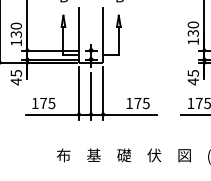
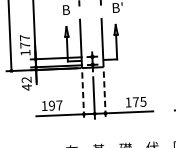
text: (15, 30) -> (24, 41), 130 -> 177
text: (15, 73) -> (25, 80), 45 -> 42
line: (79, 94) -> (83, 96), solid -> dashed
line: (103, 94) -> (105, 95), solid -> dashed
text: (47, 103) -> (55, 105), 175 -> 197

